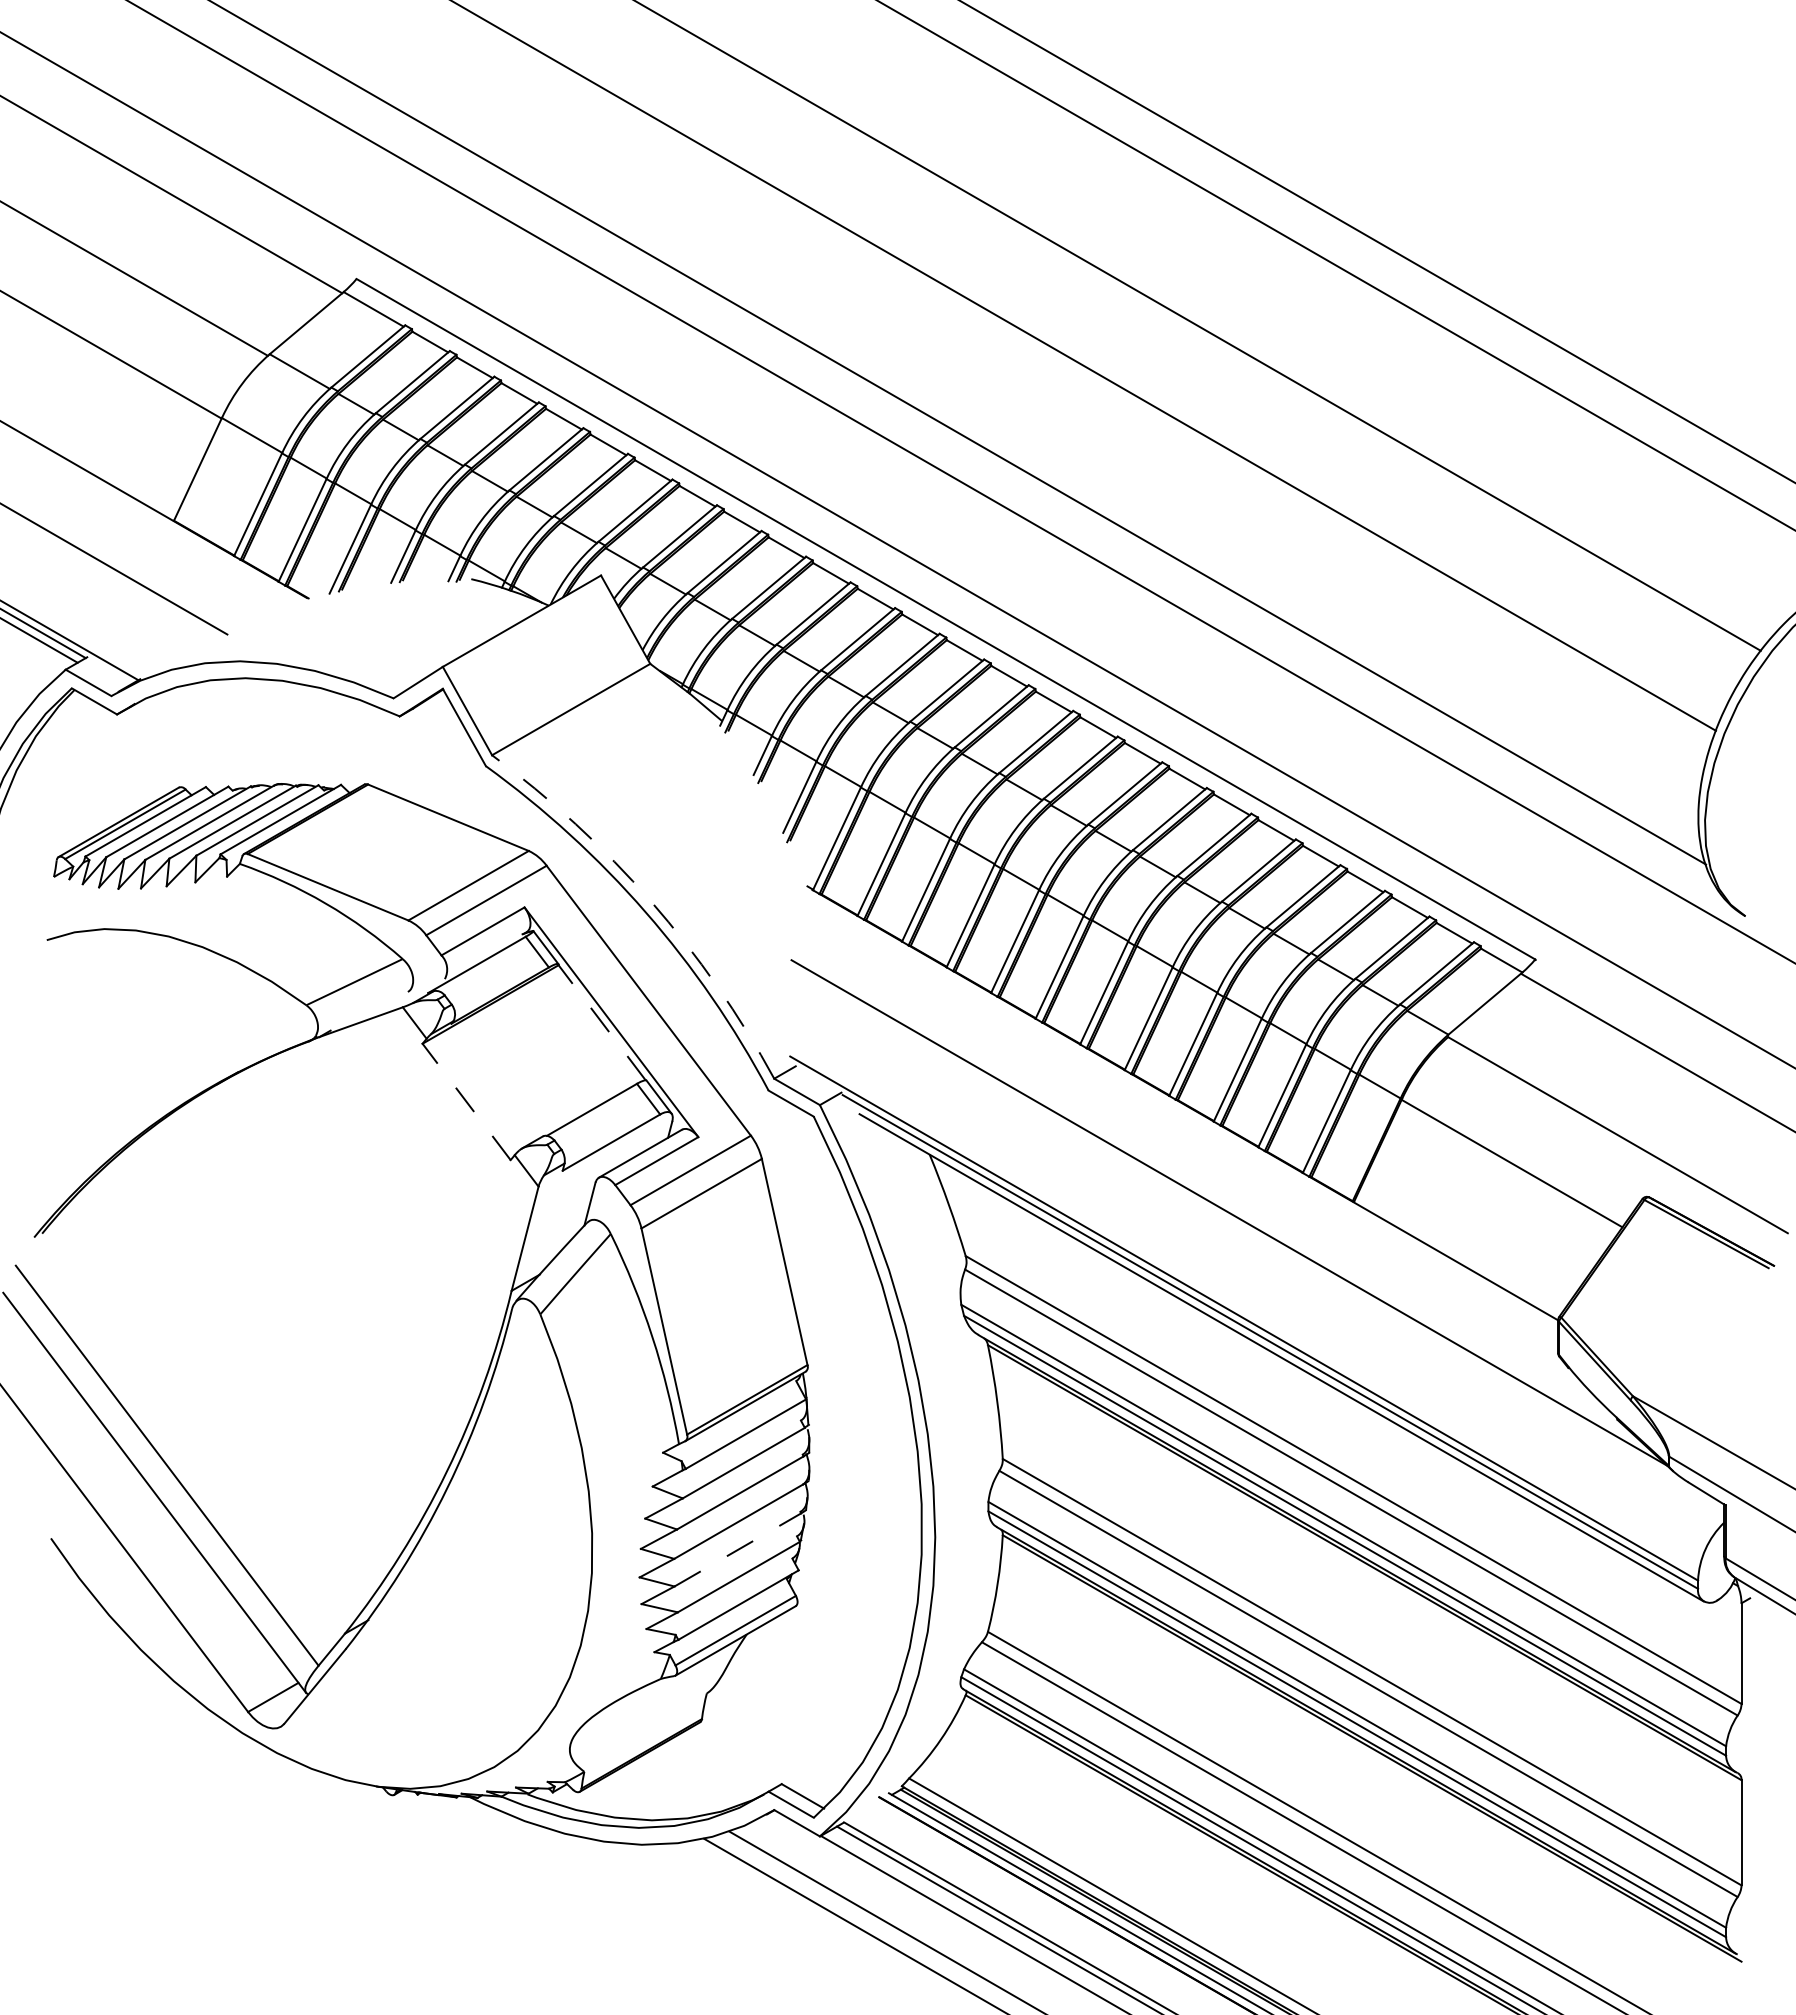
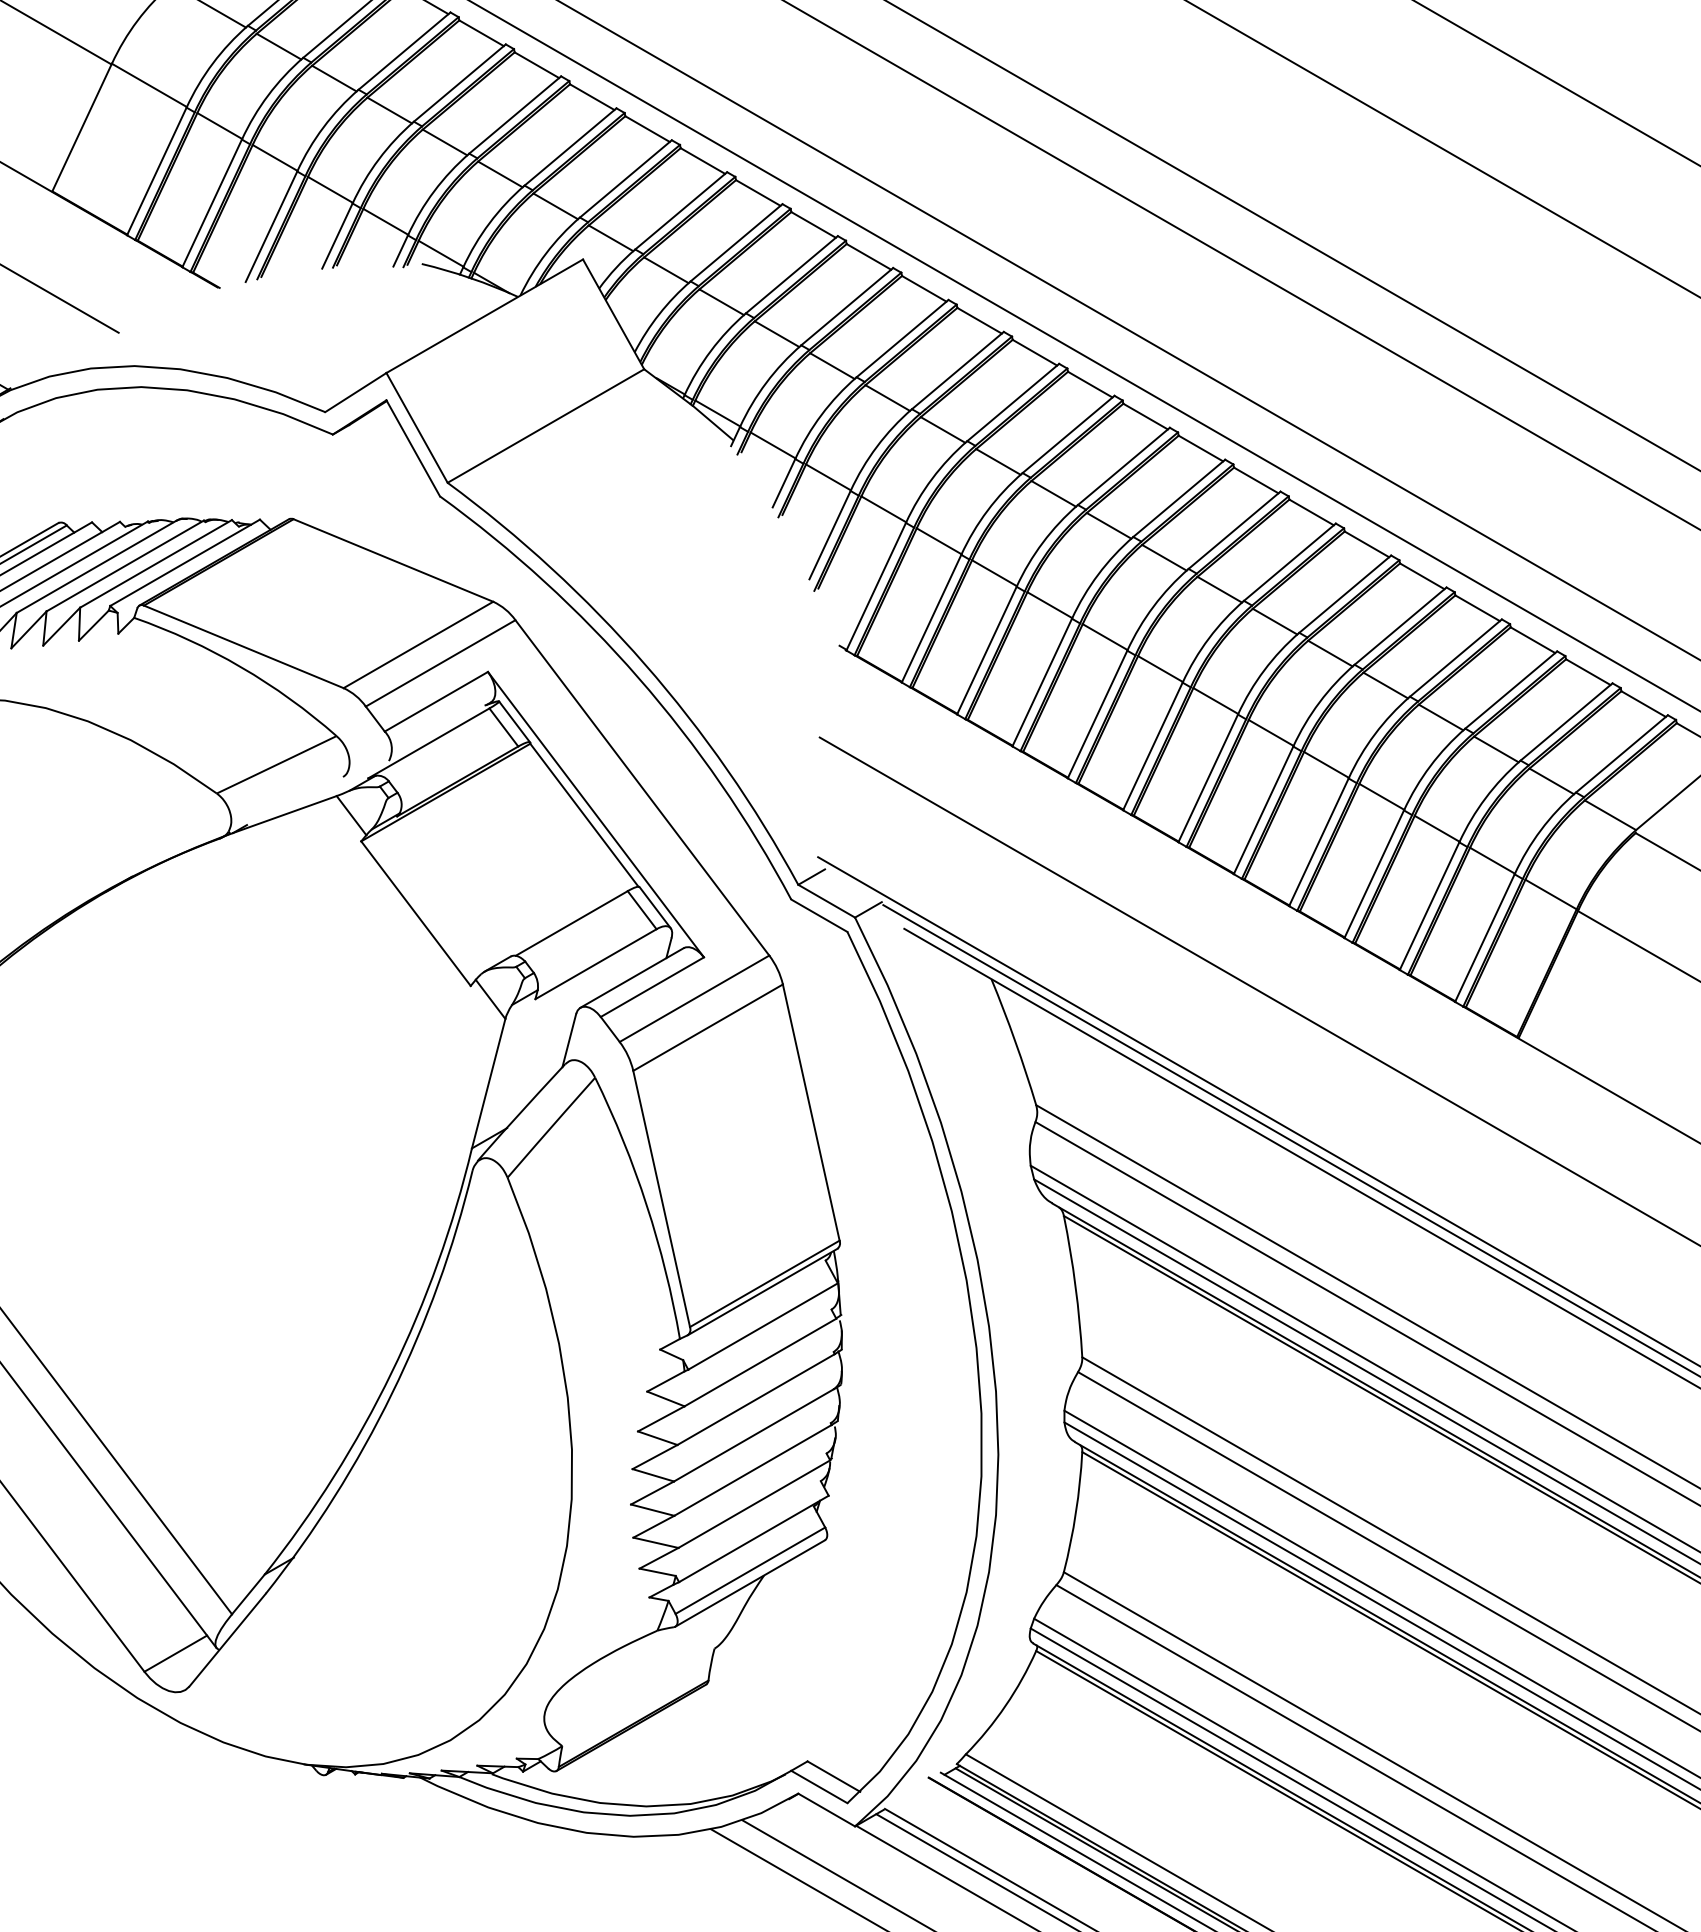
arc: (650, 901) -> (644, 664), dashed -> solid
line: (601, 1022) -> (583, 814), dashed -> solid
line: (466, 1101) -> (415, 913), dashed -> solid
line: (738, 1549) -> (753, 1469), dashed -> solid

